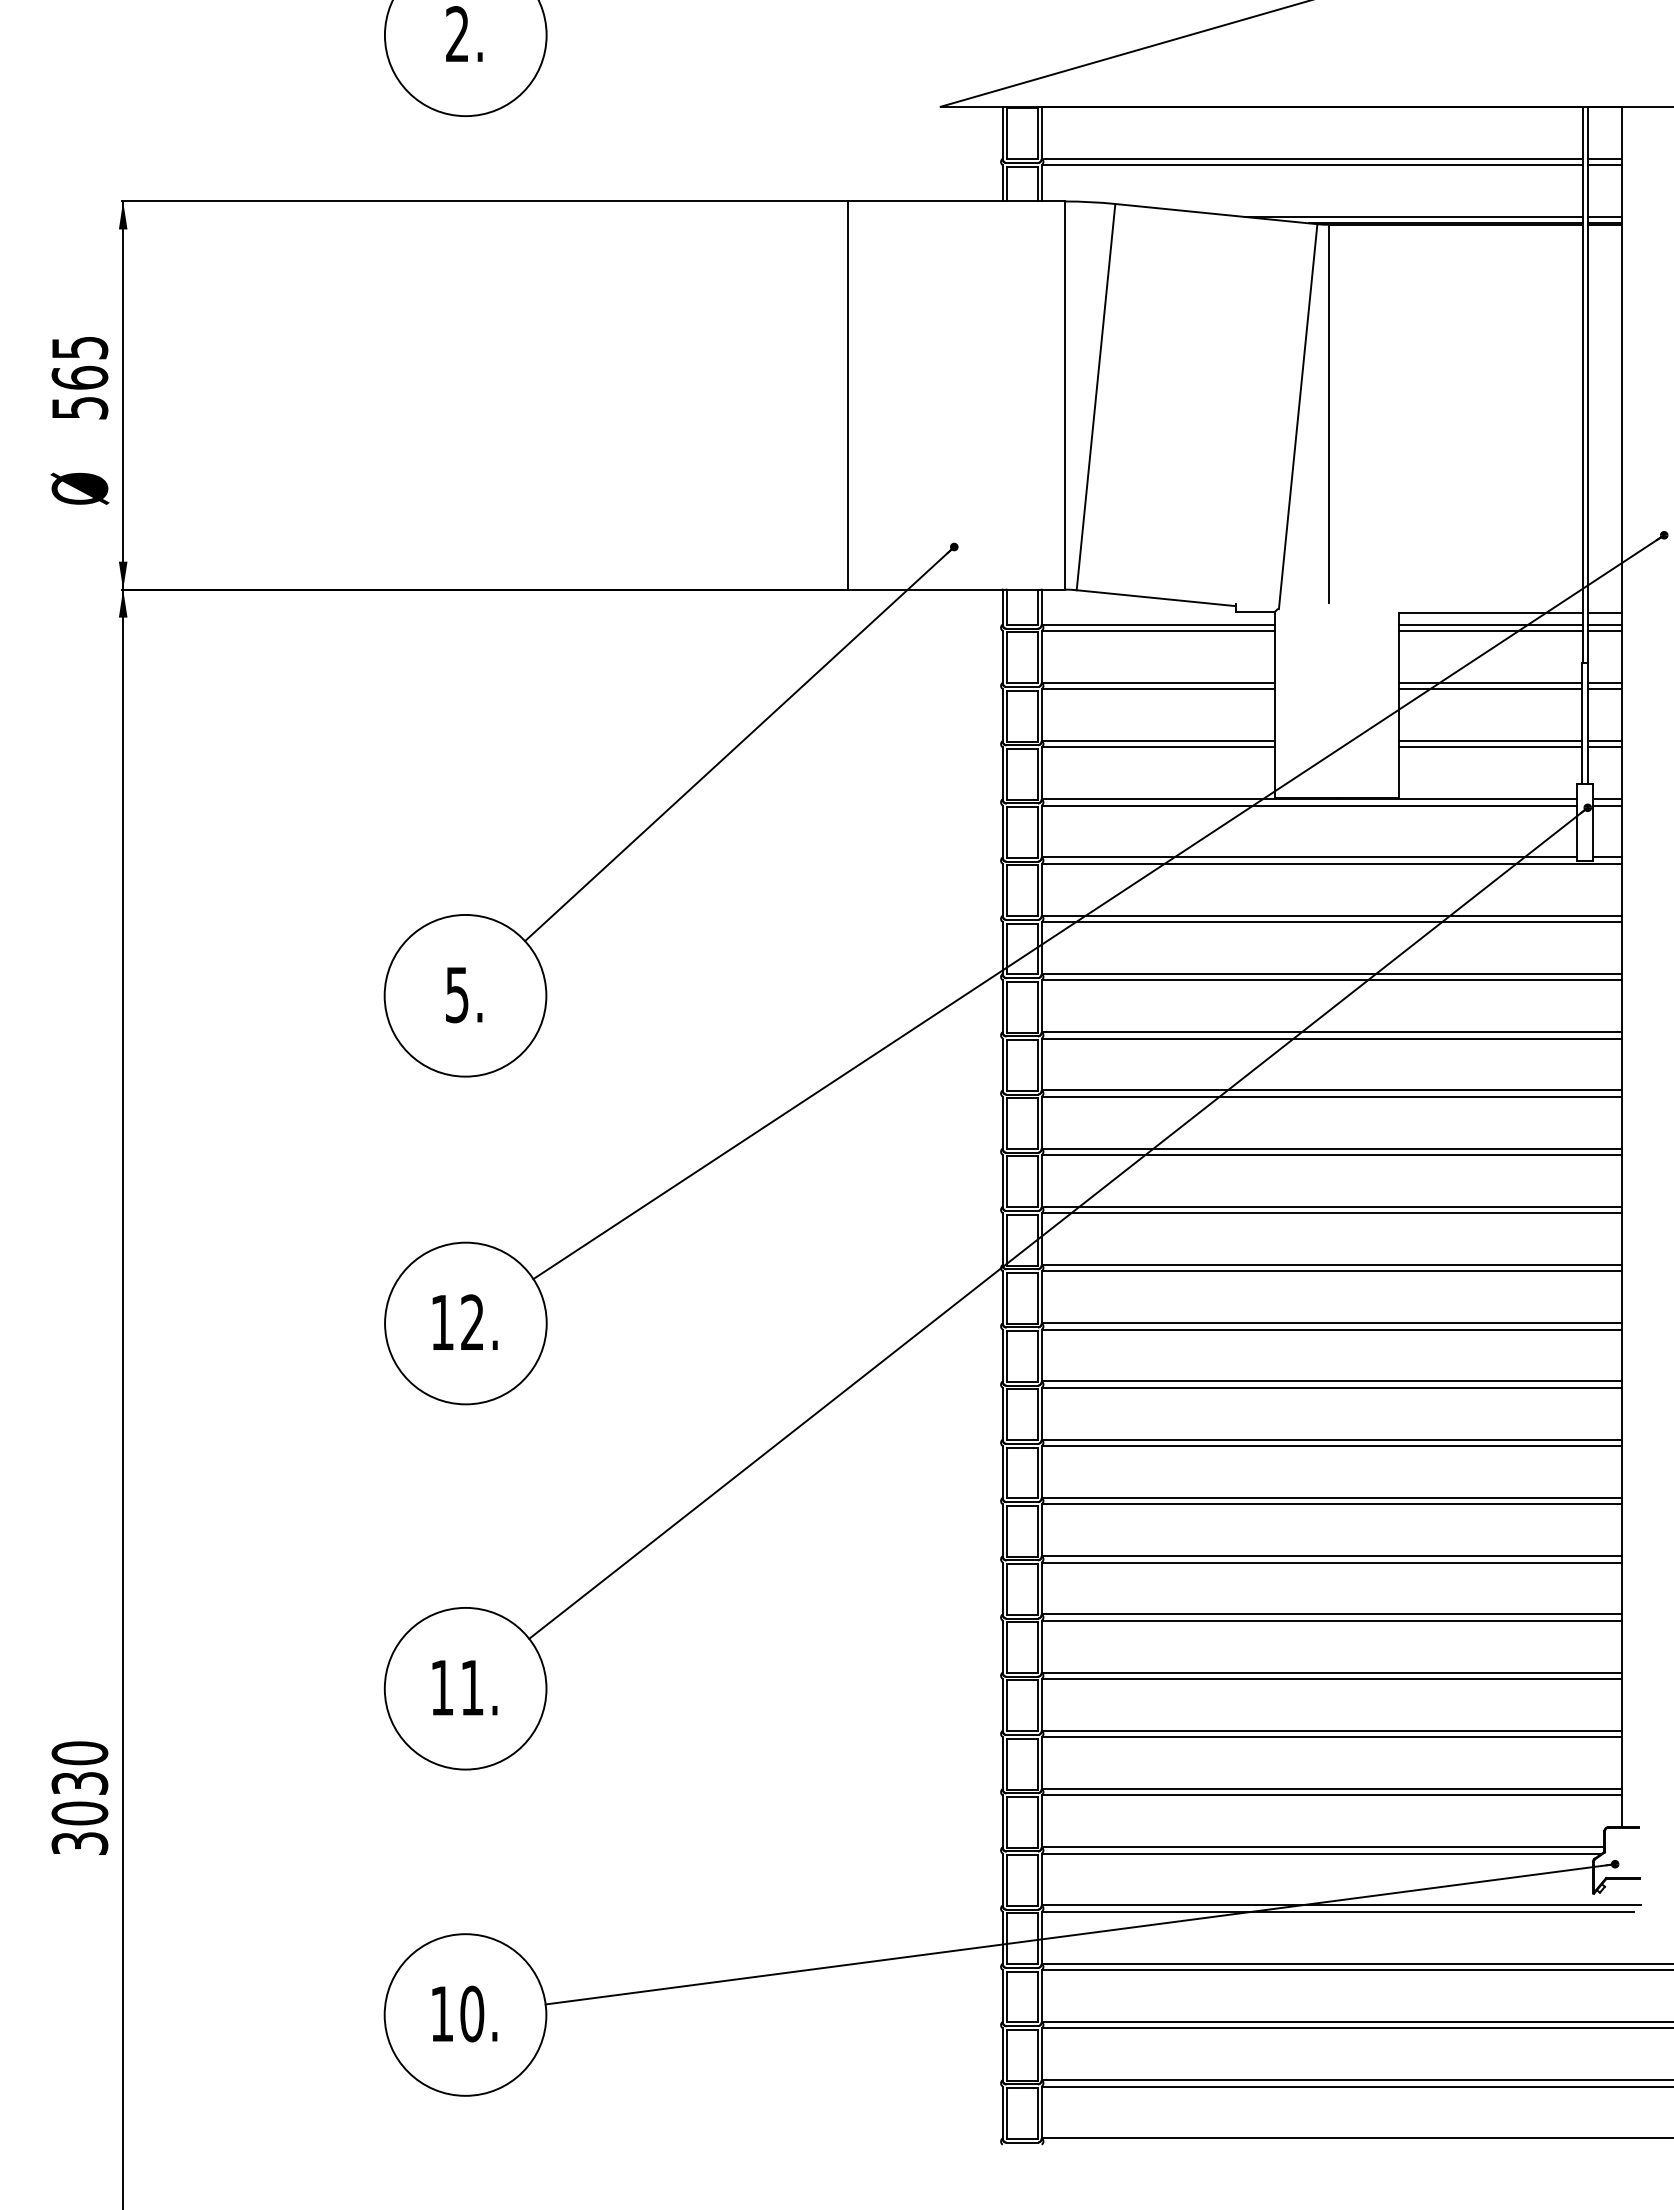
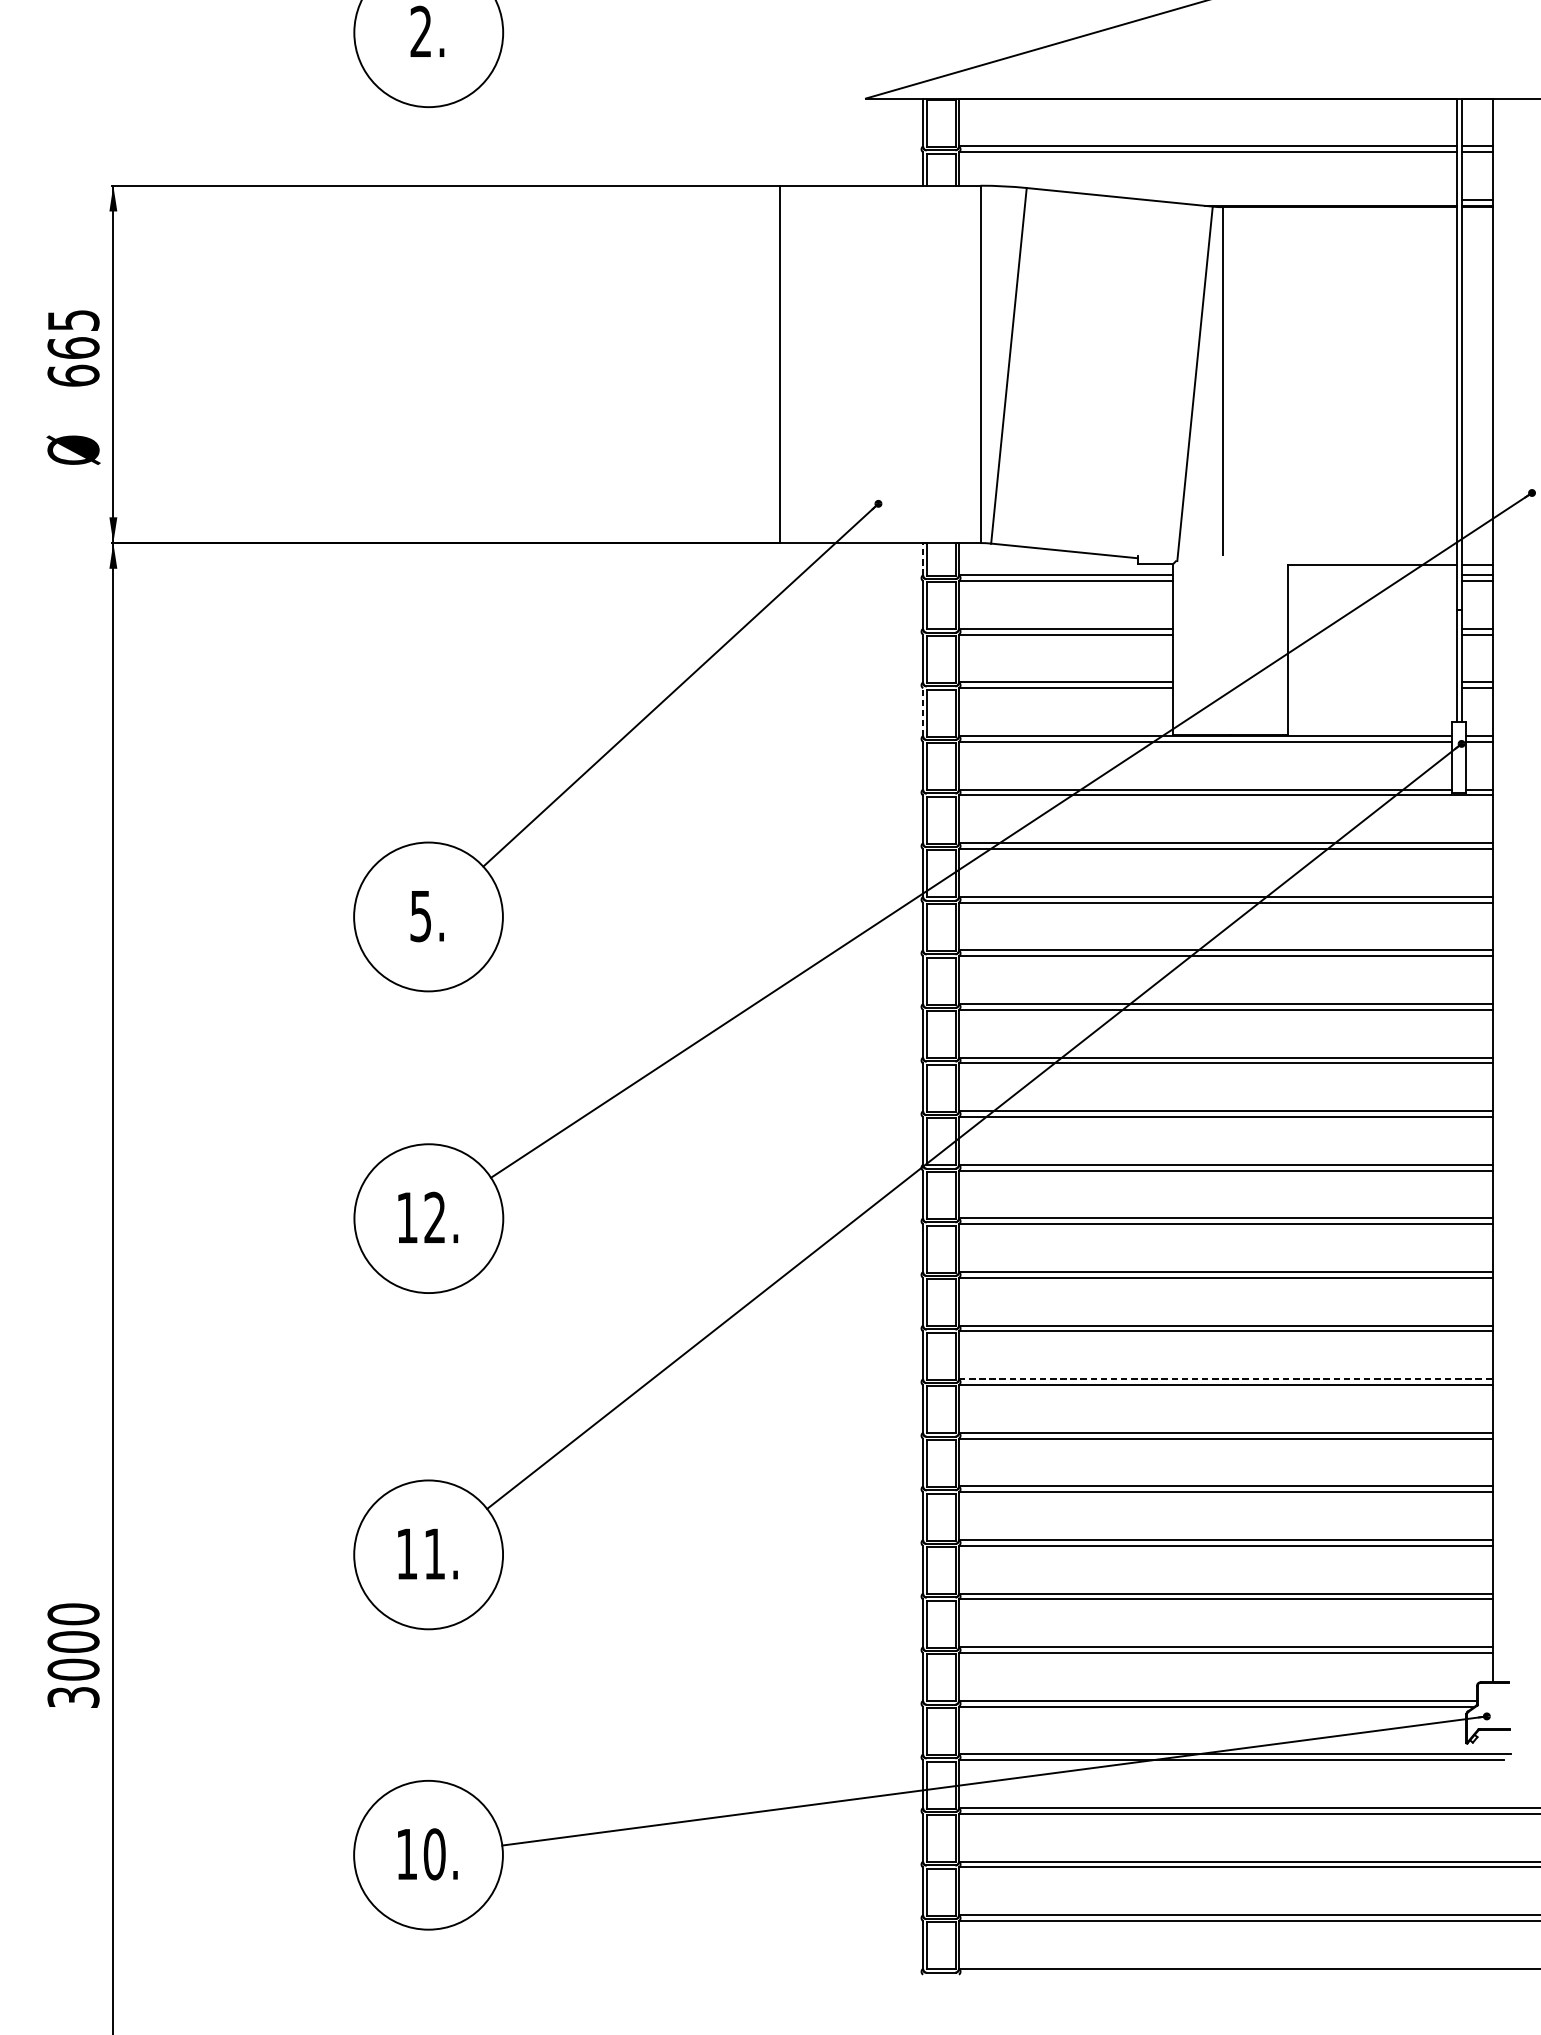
line: (1413, 216) -> (1301, 199), removed
text: (79, 407) -> (73, 375), 565 -> 665
line: (1002, 607) -> (922, 559), solid -> dashed
line: (1490, 624) -> (1372, 575), removed
line: (1490, 630) -> (1372, 580), removed
line: (1490, 682) -> (1372, 628), removed
line: (1490, 689) -> (1372, 634), removed
line: (1490, 740) -> (1372, 681), removed
line: (1490, 747) -> (1372, 688), removed
line: (1002, 773) -> (922, 712), solid -> dashed
line: (1331, 1497) -> (1225, 1378), solid -> dashed
text: (79, 1783) -> (73, 1642), 3030 -> 3000

